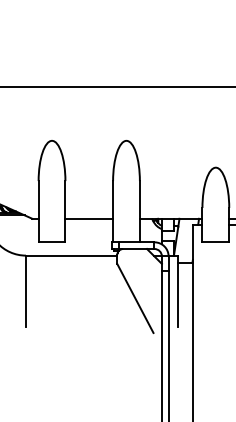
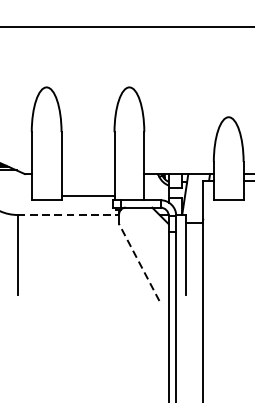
line: (89, 218) -> (88, 195), moved
line: (71, 255) -> (68, 214), solid -> dashed
line: (135, 298) -> (139, 262), solid -> dashed

